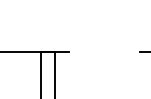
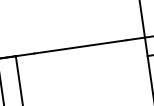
line: (104, 51) -> (80, 46), added

